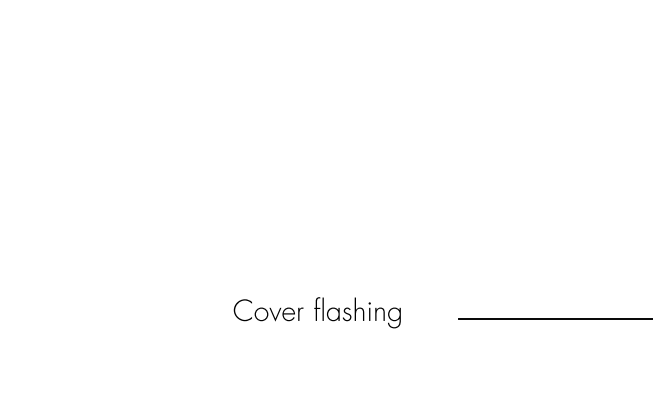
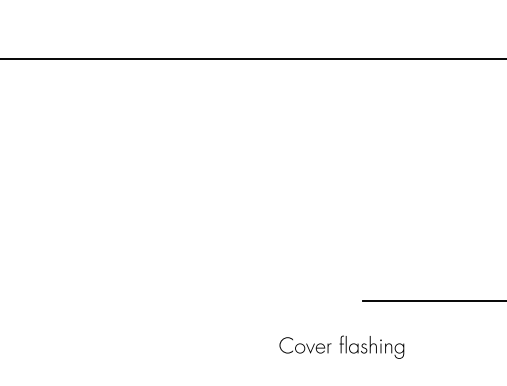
part: (316, 311) -> (341, 346), moved

